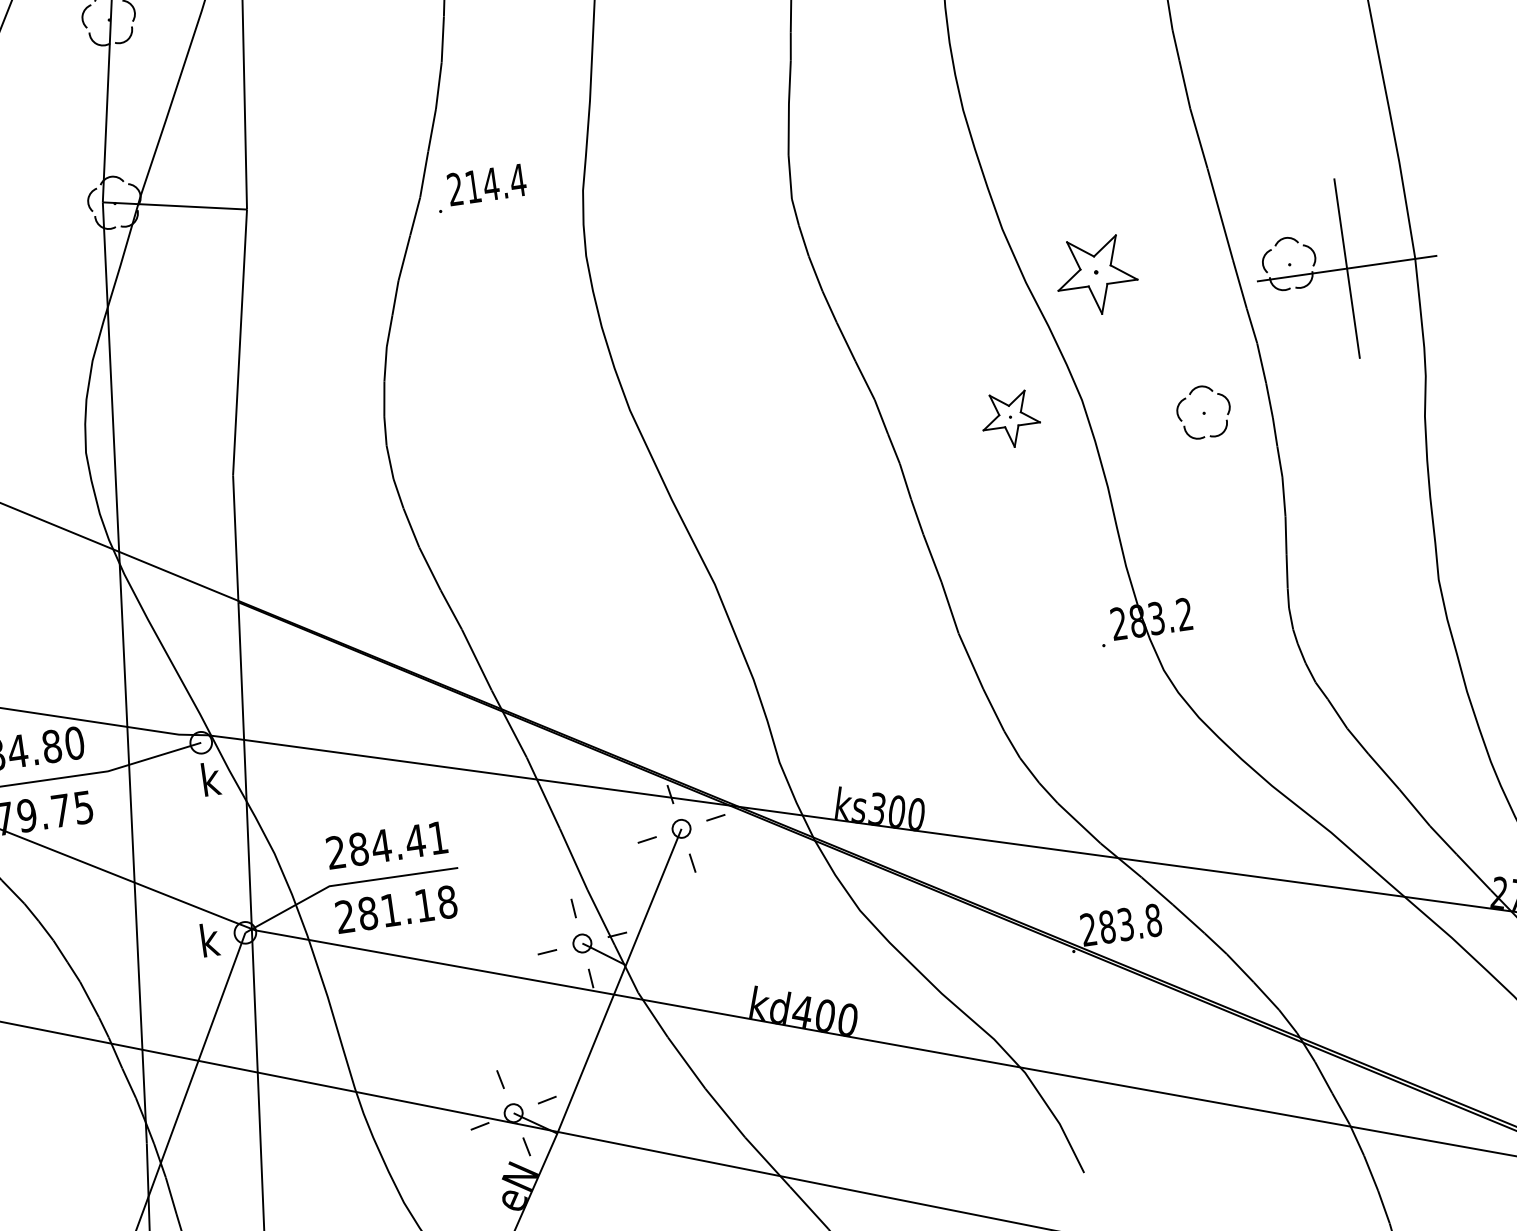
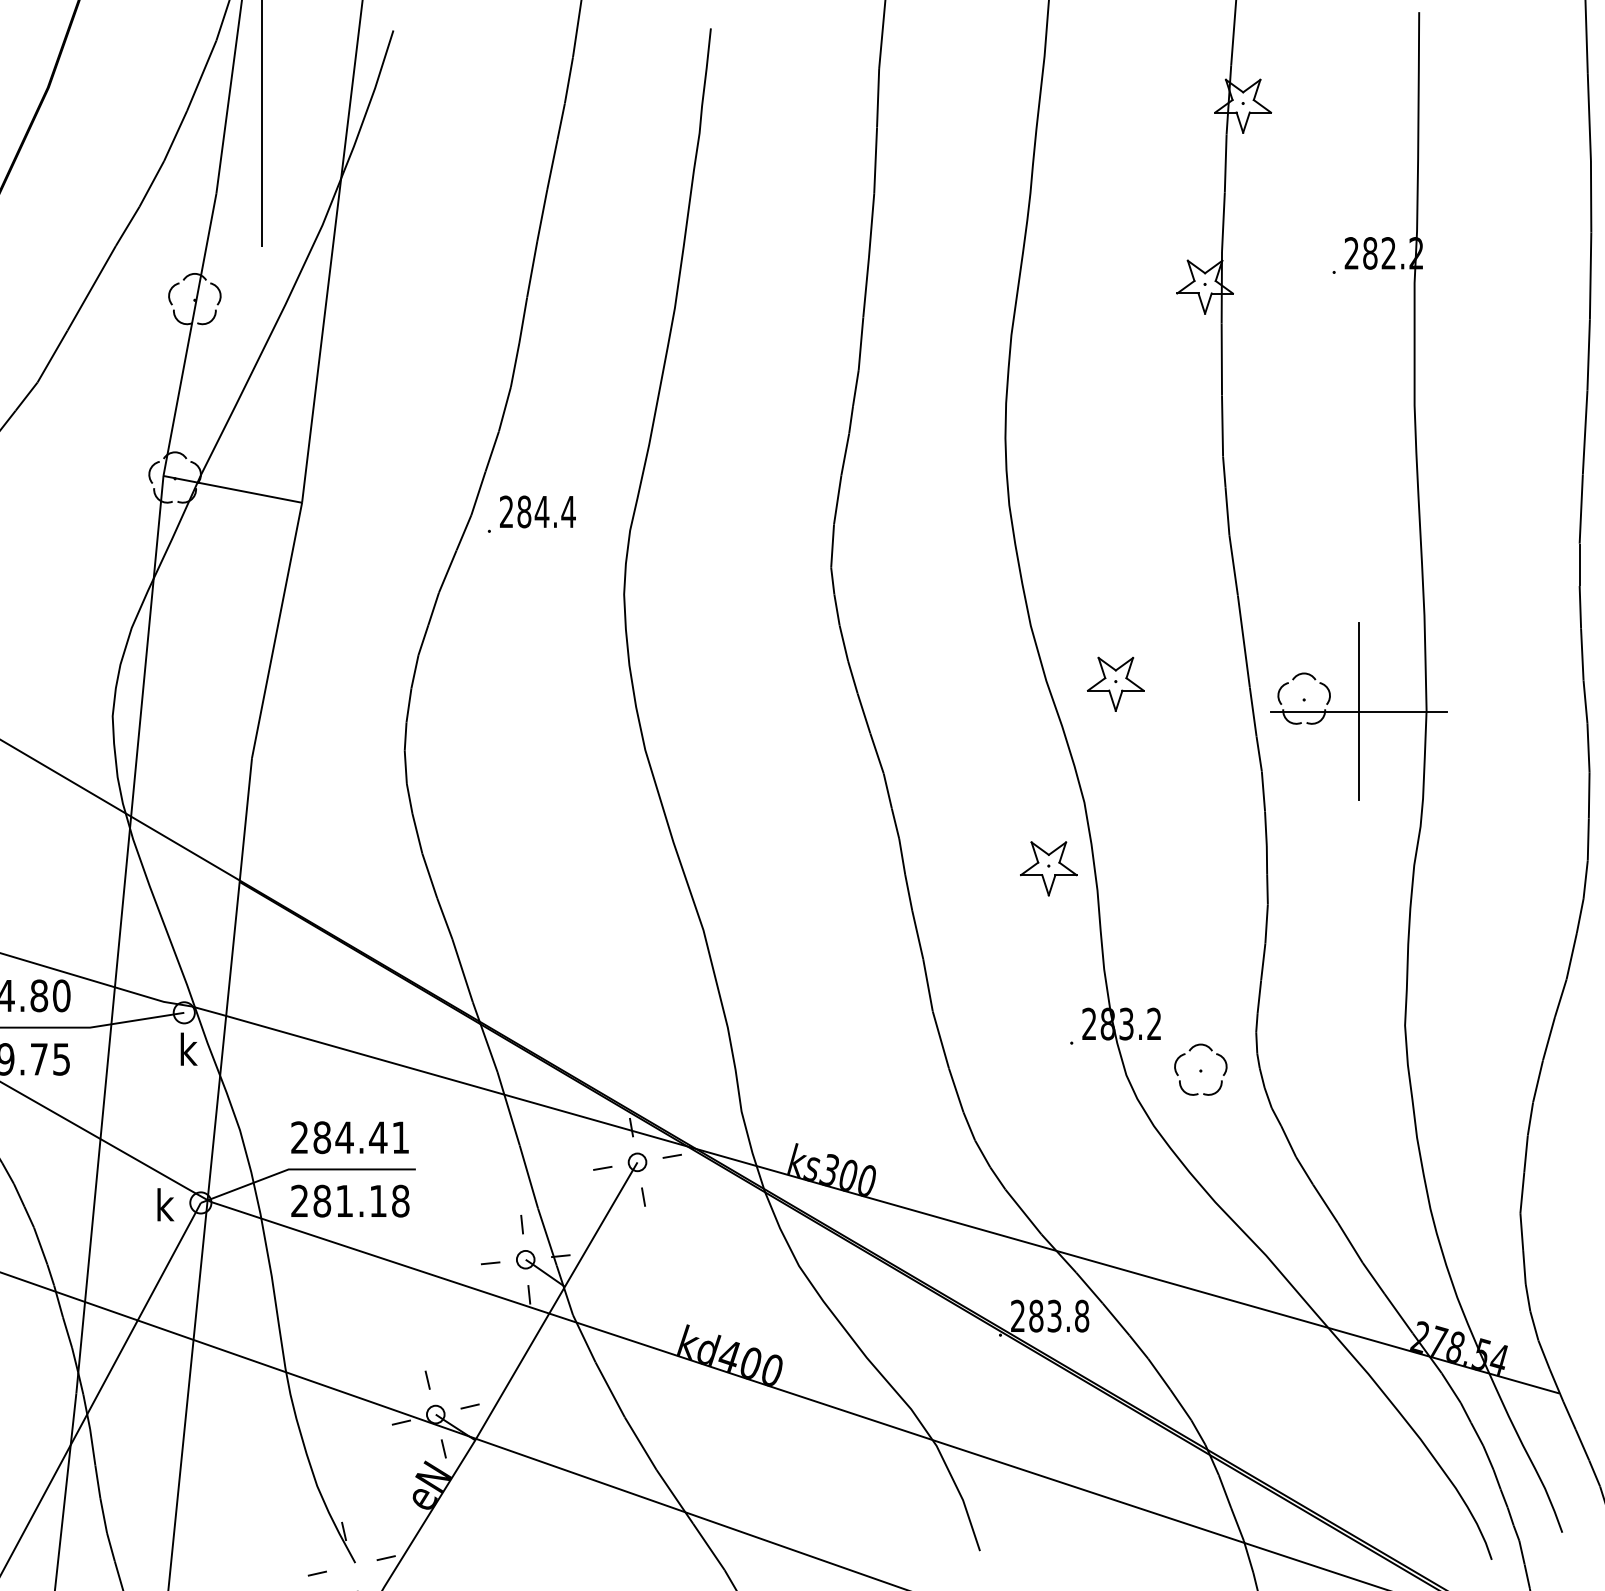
text: (473, 186) -> (524, 511), 214.4 -> 284.4
part: (1096, 275) -> (1115, 683), size x0.71
part: (1203, 411) -> (1200, 1069), moved
part: (1010, 419) -> (1048, 868), moved

